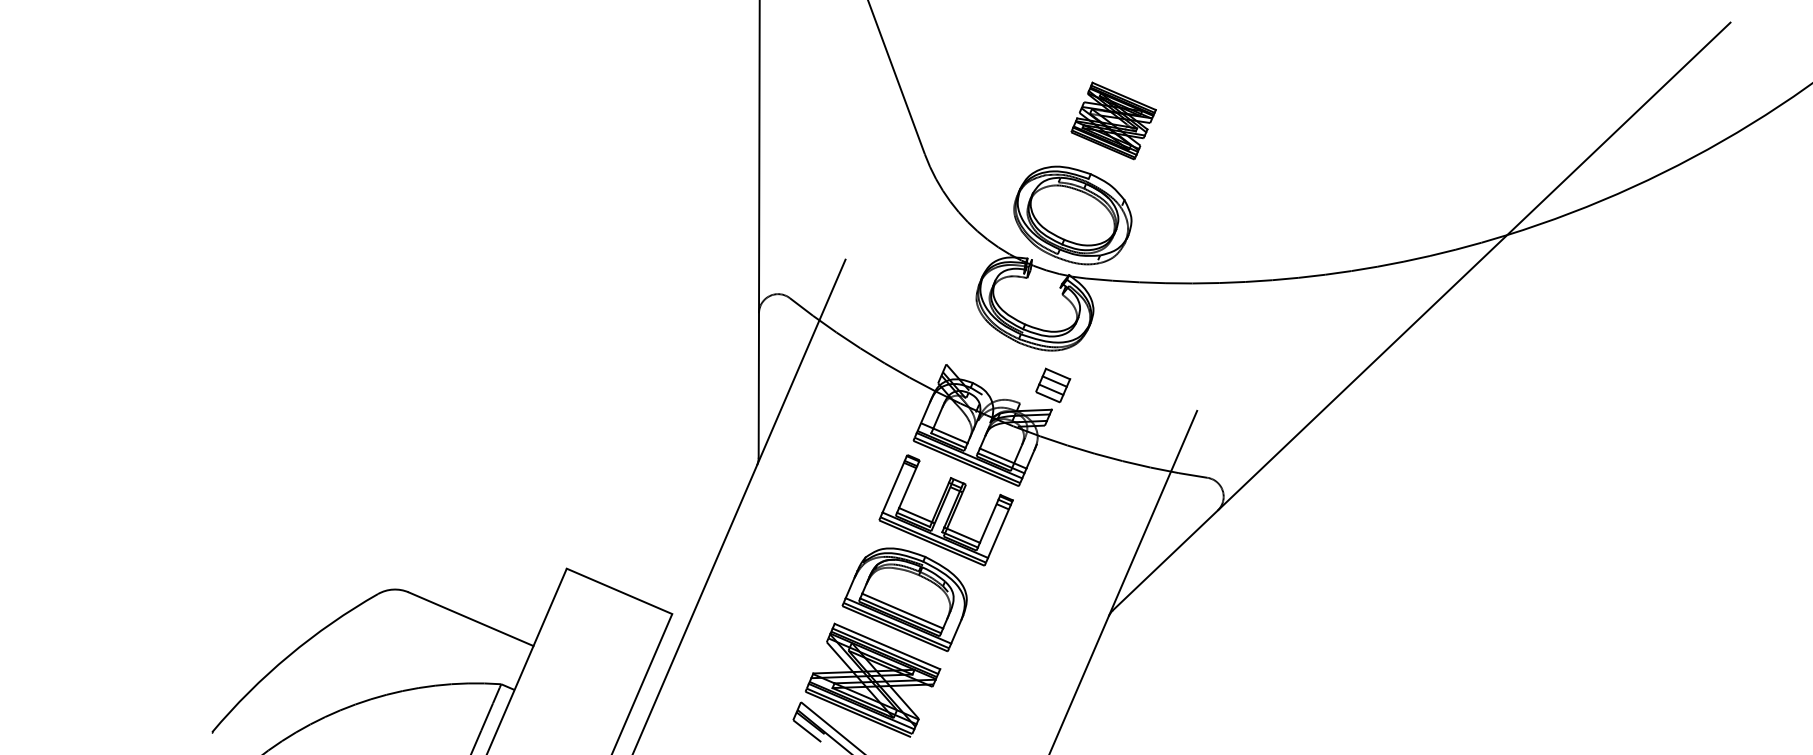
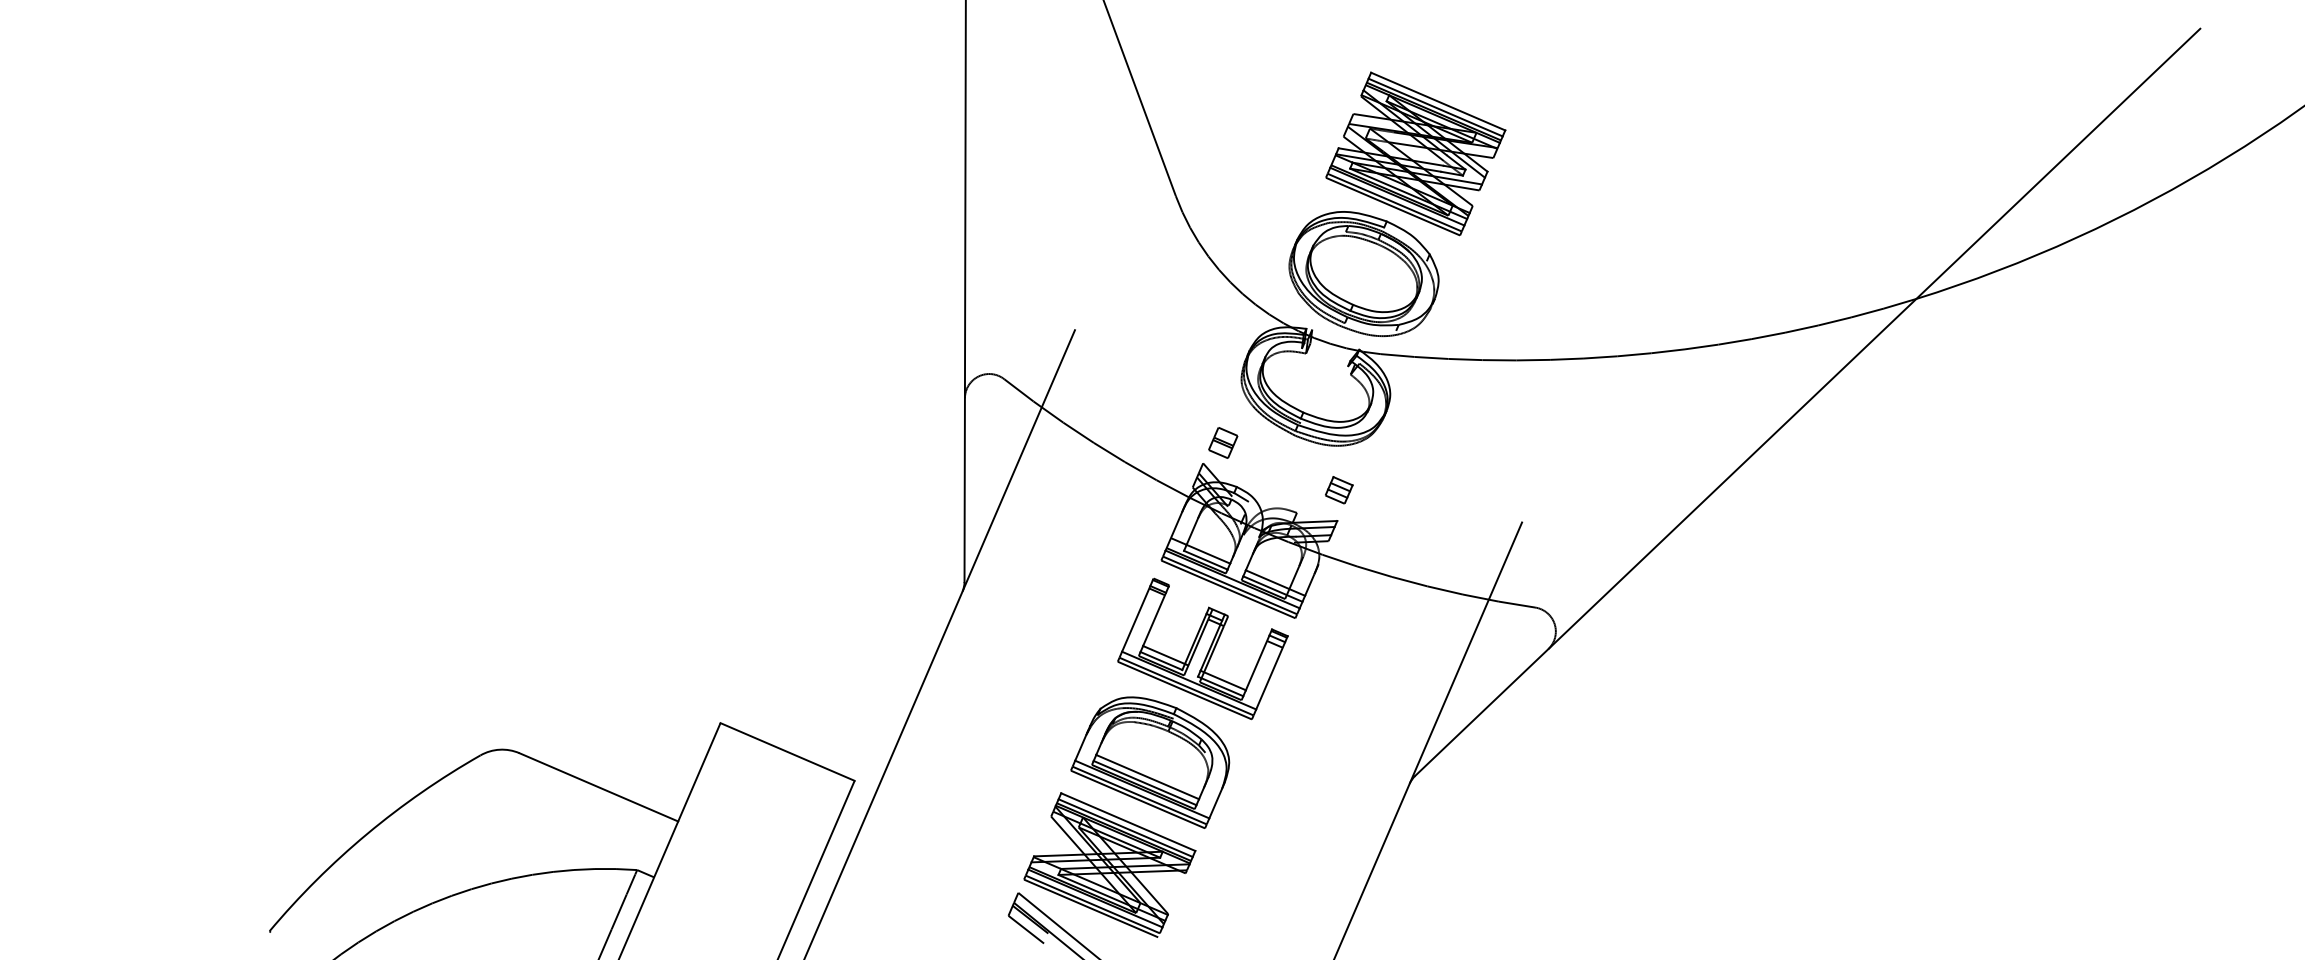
part: (1113, 120) -> (1415, 153), size x1.67
part: (962, 348) -> (1223, 442), added
part: (1053, 385) -> (1339, 490), size x0.62

